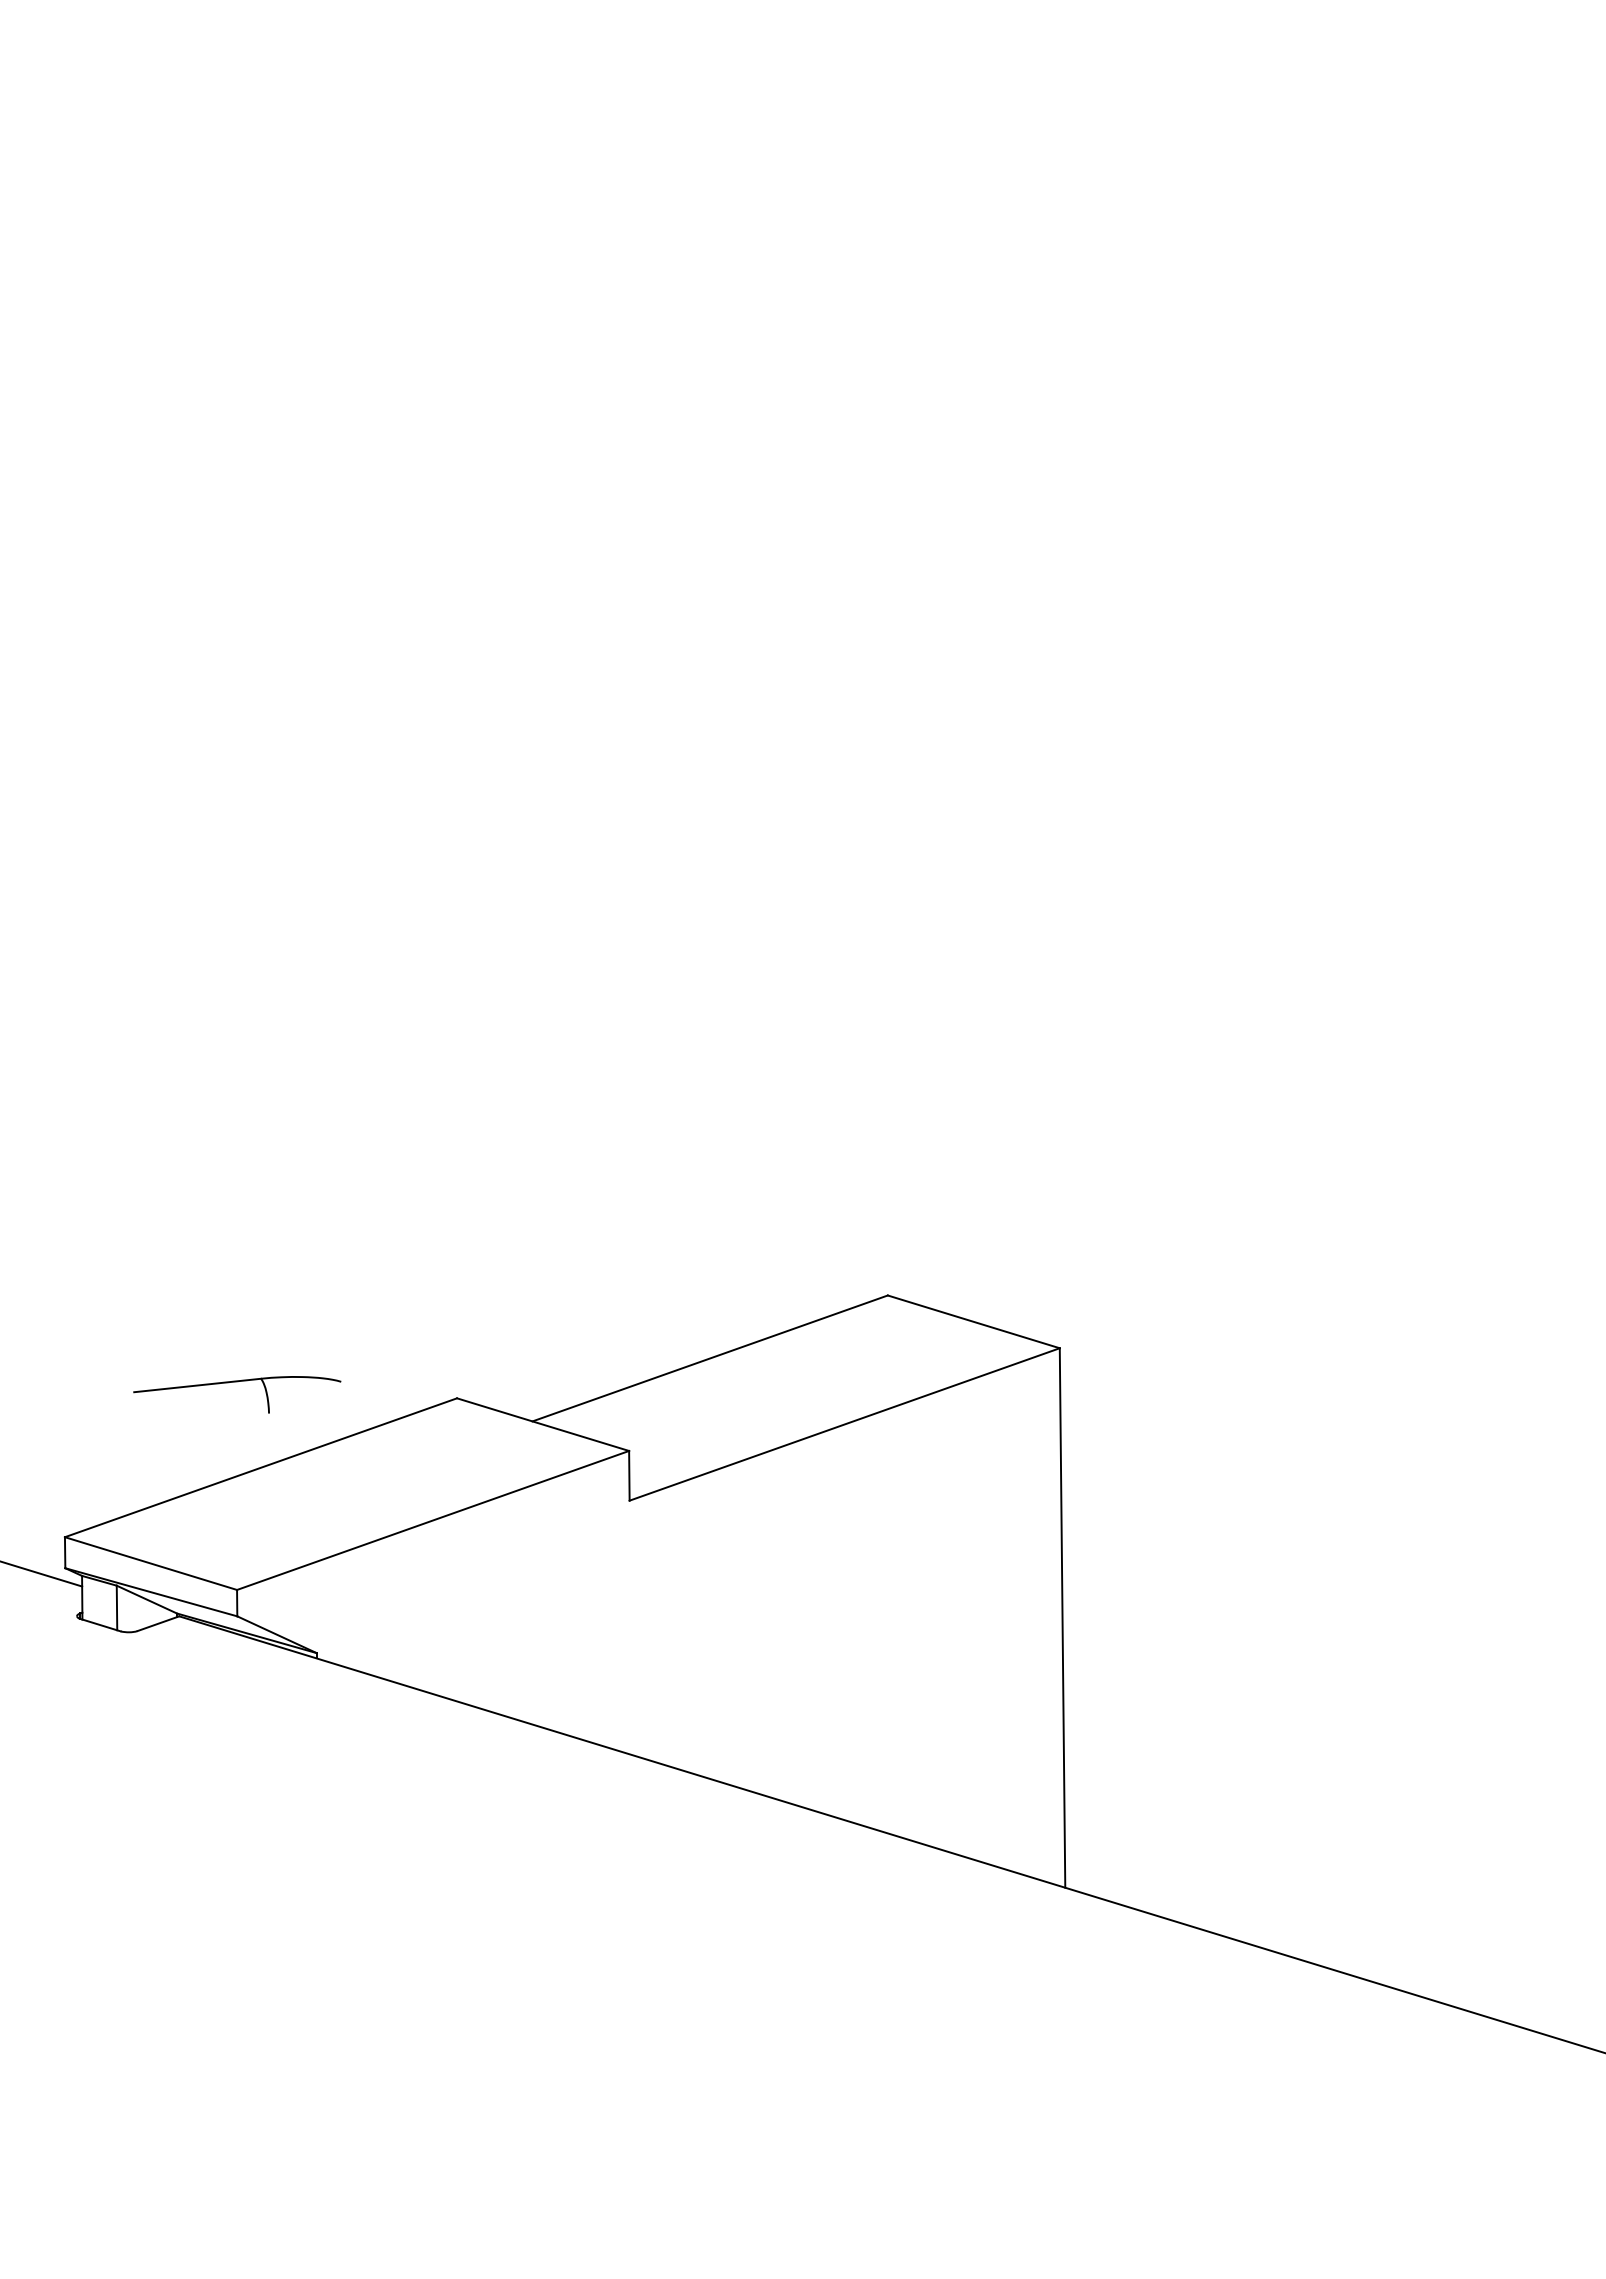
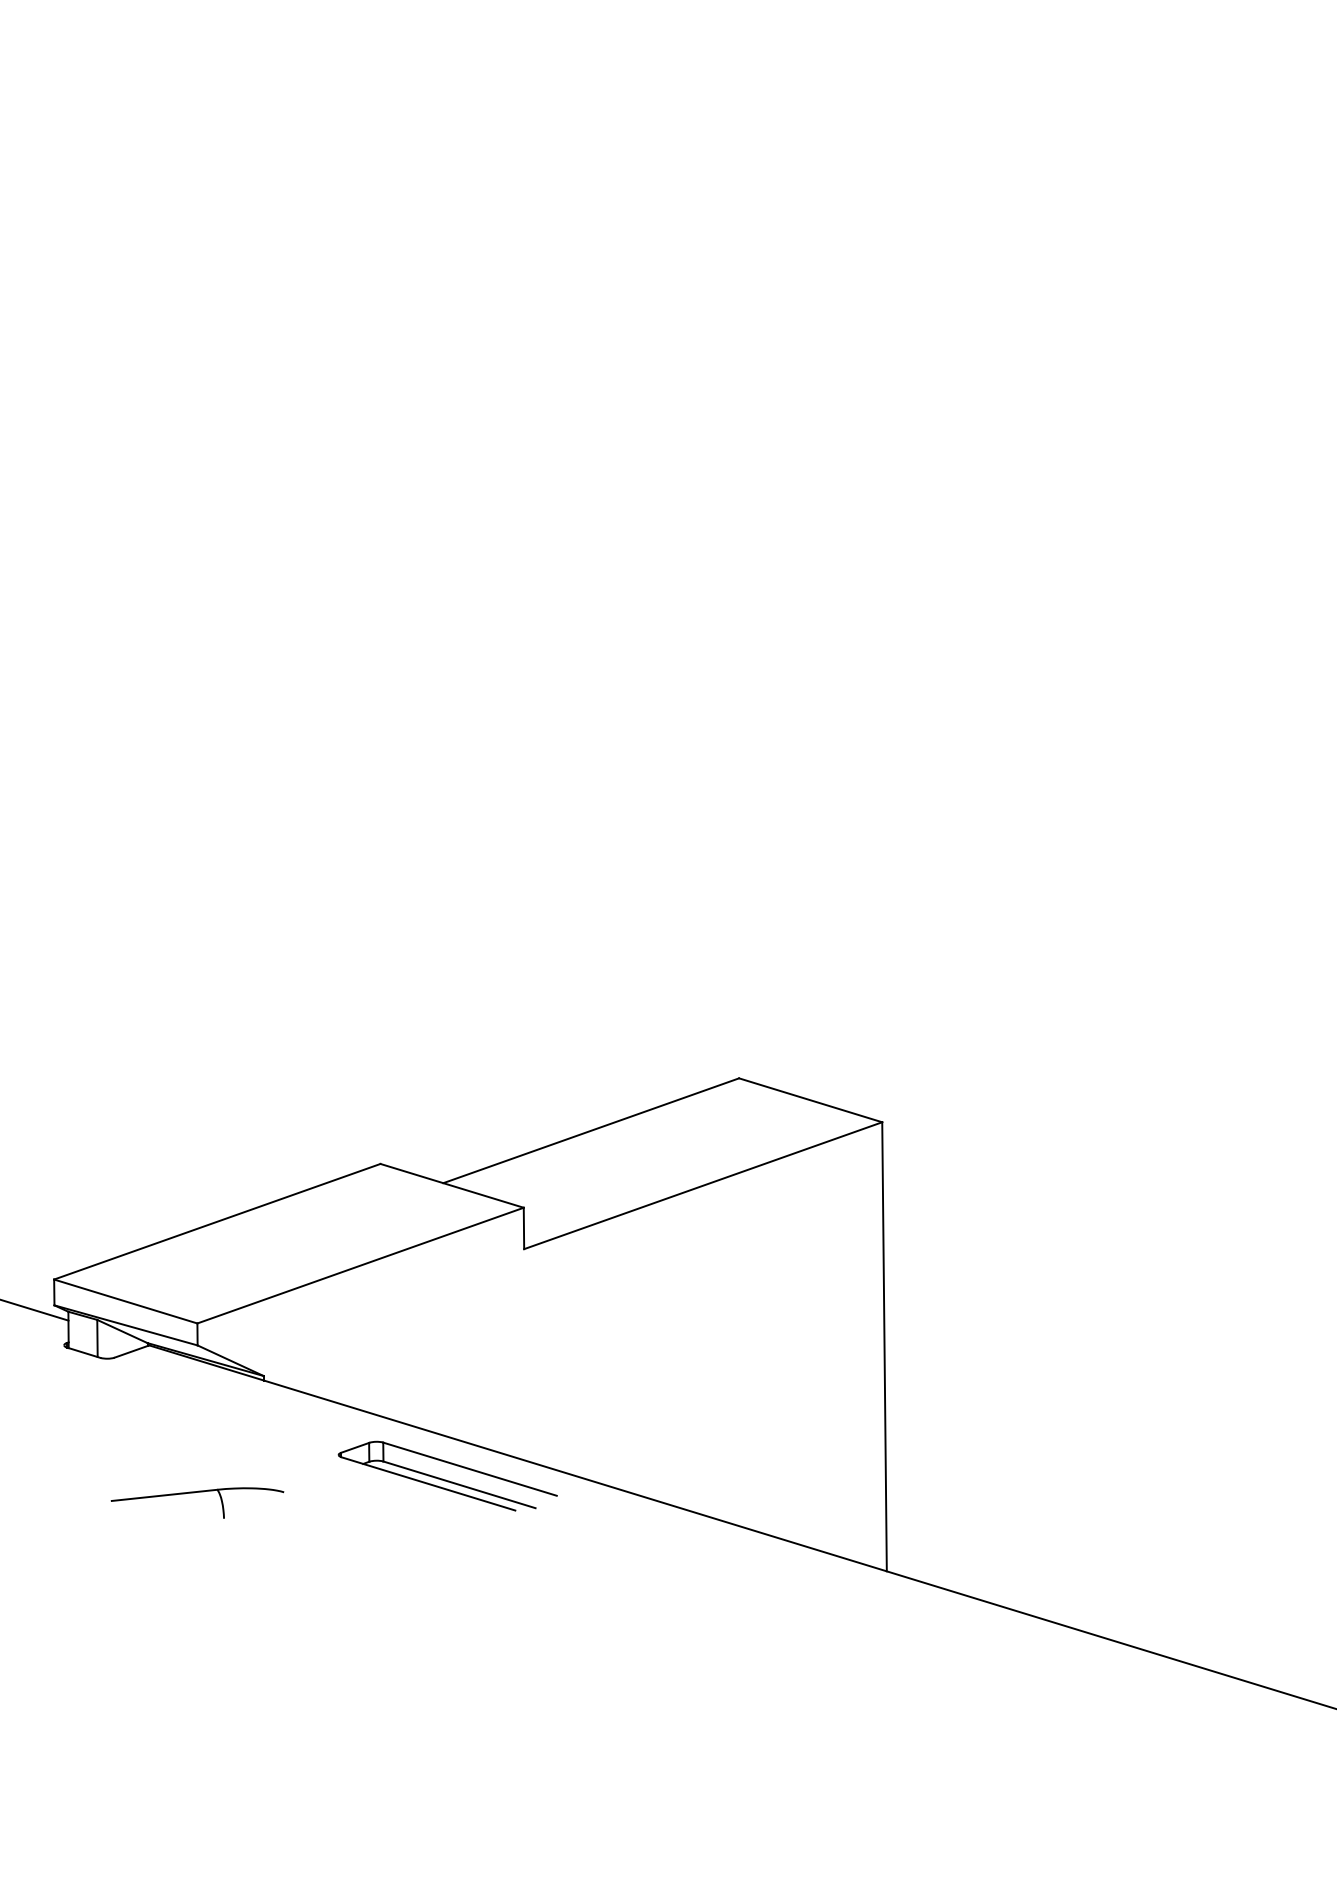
part: (237, 1382) -> (197, 1492), moved
part: (537, 1773) -> (447, 1476), added

